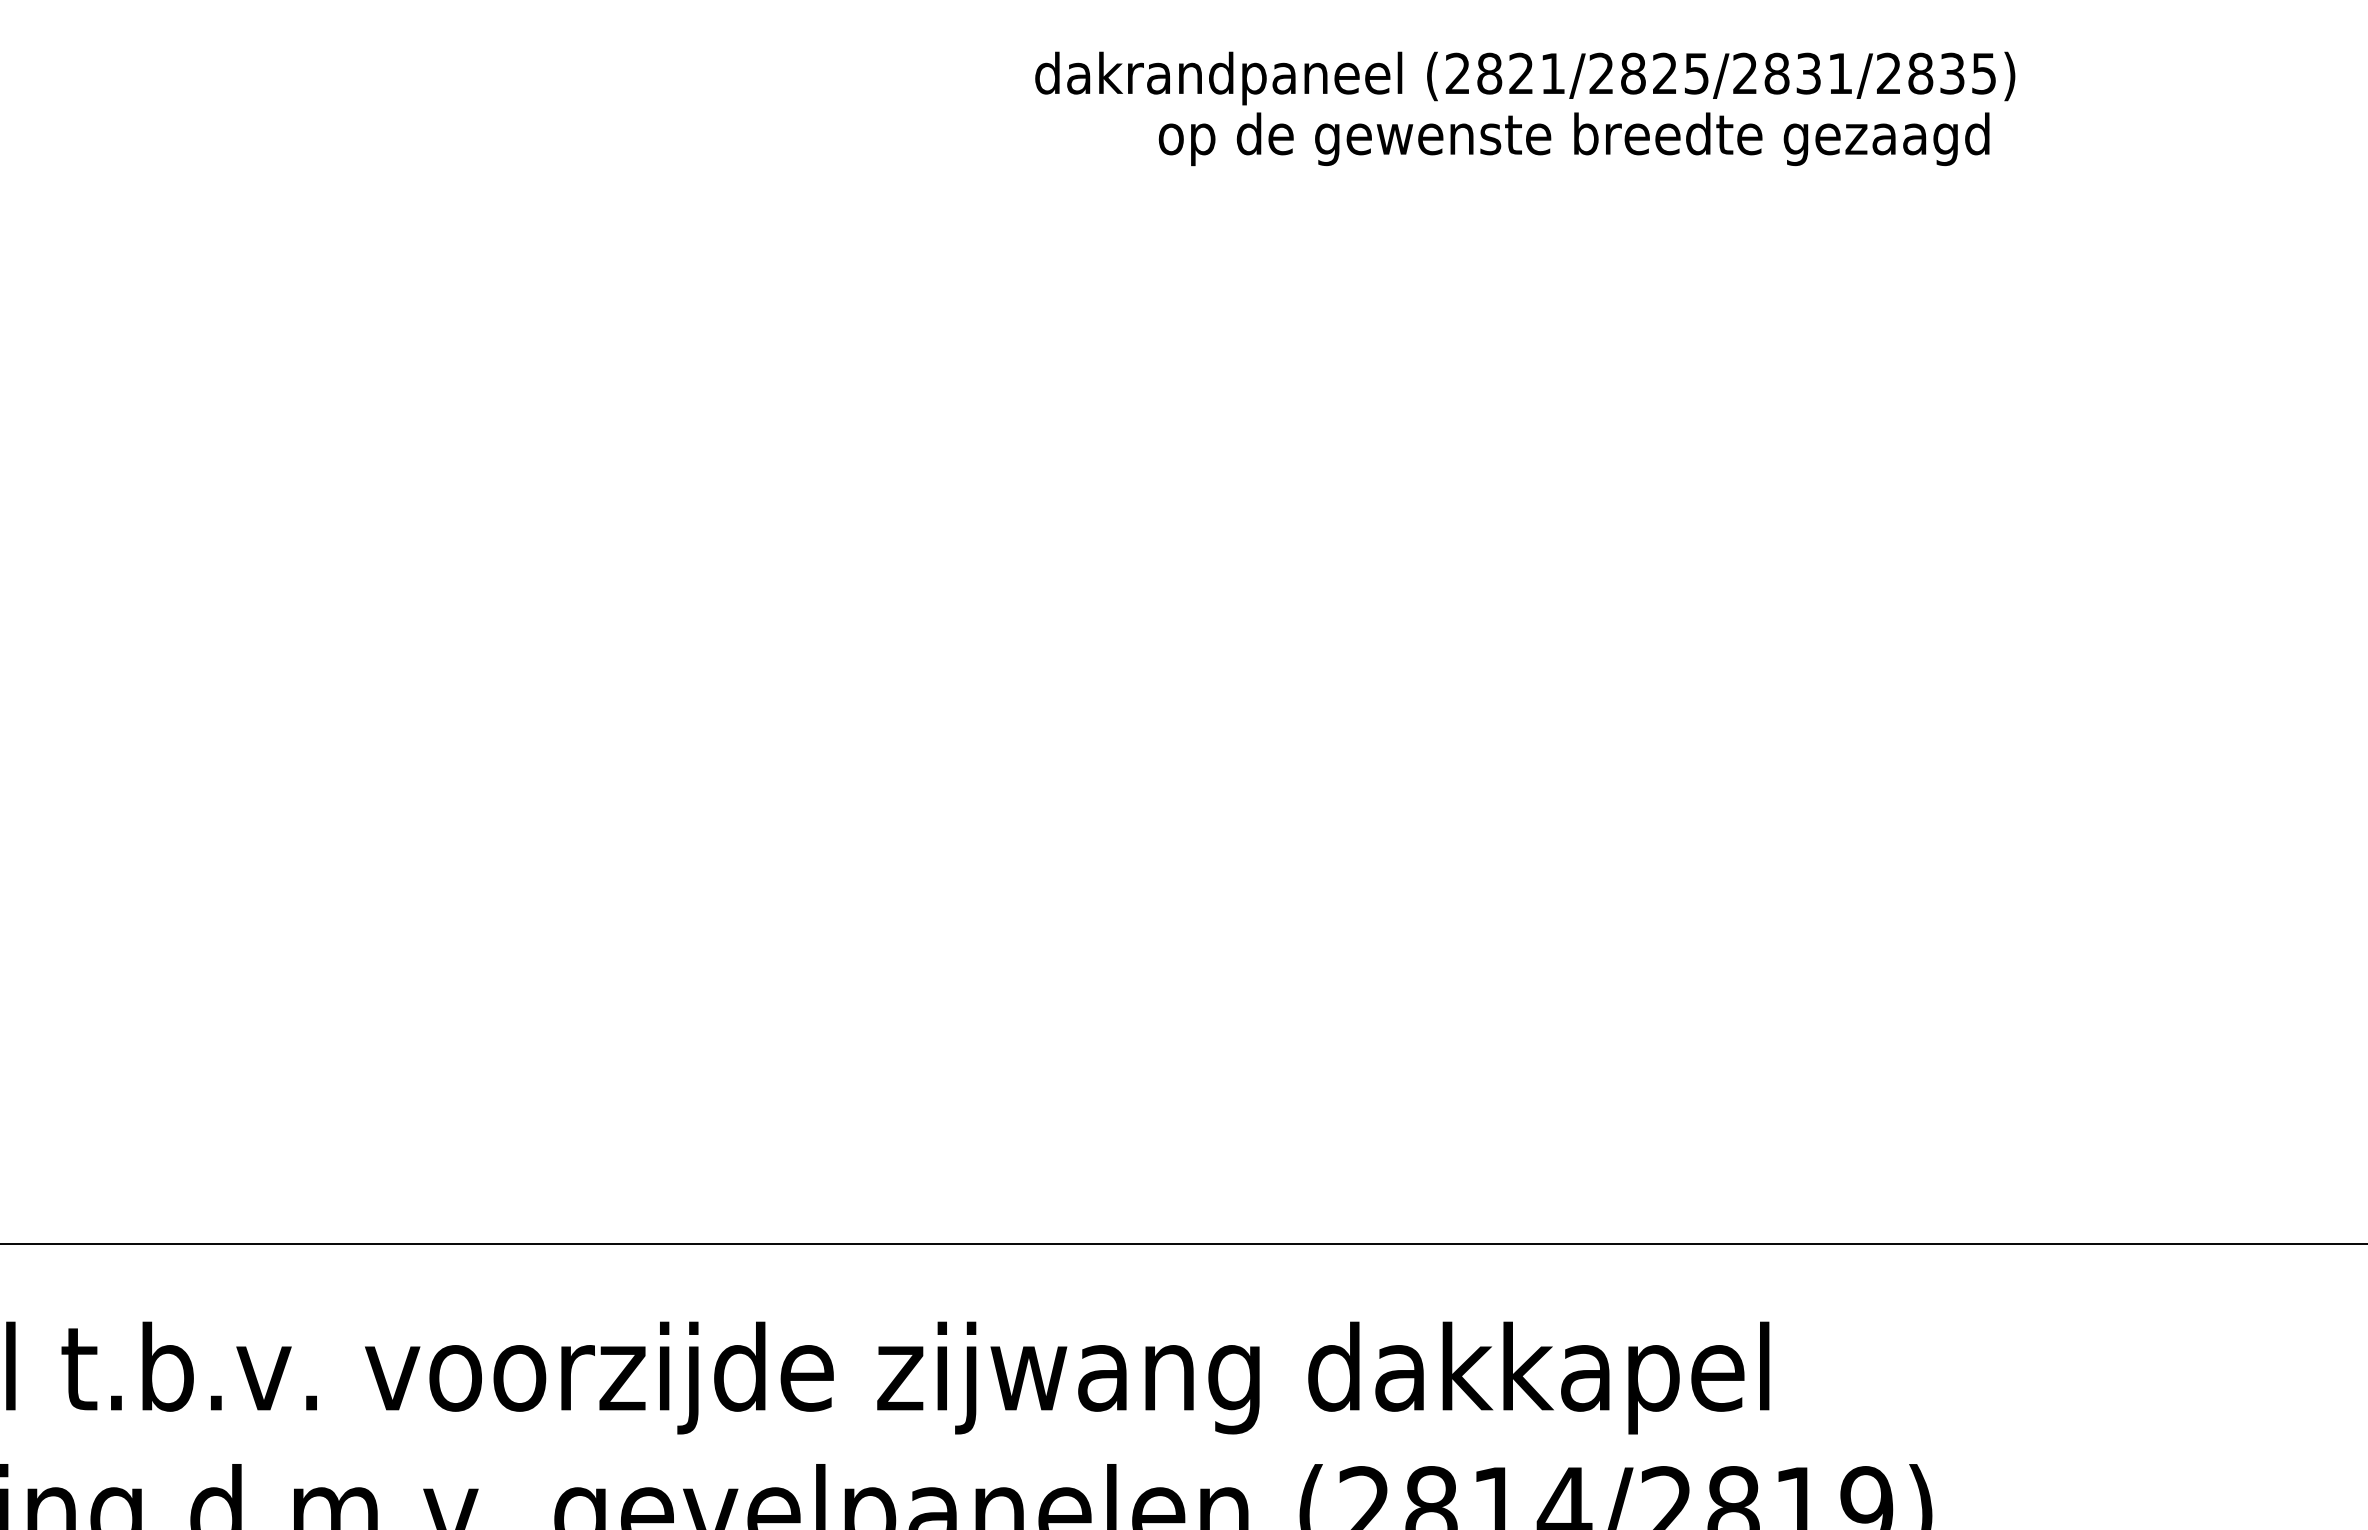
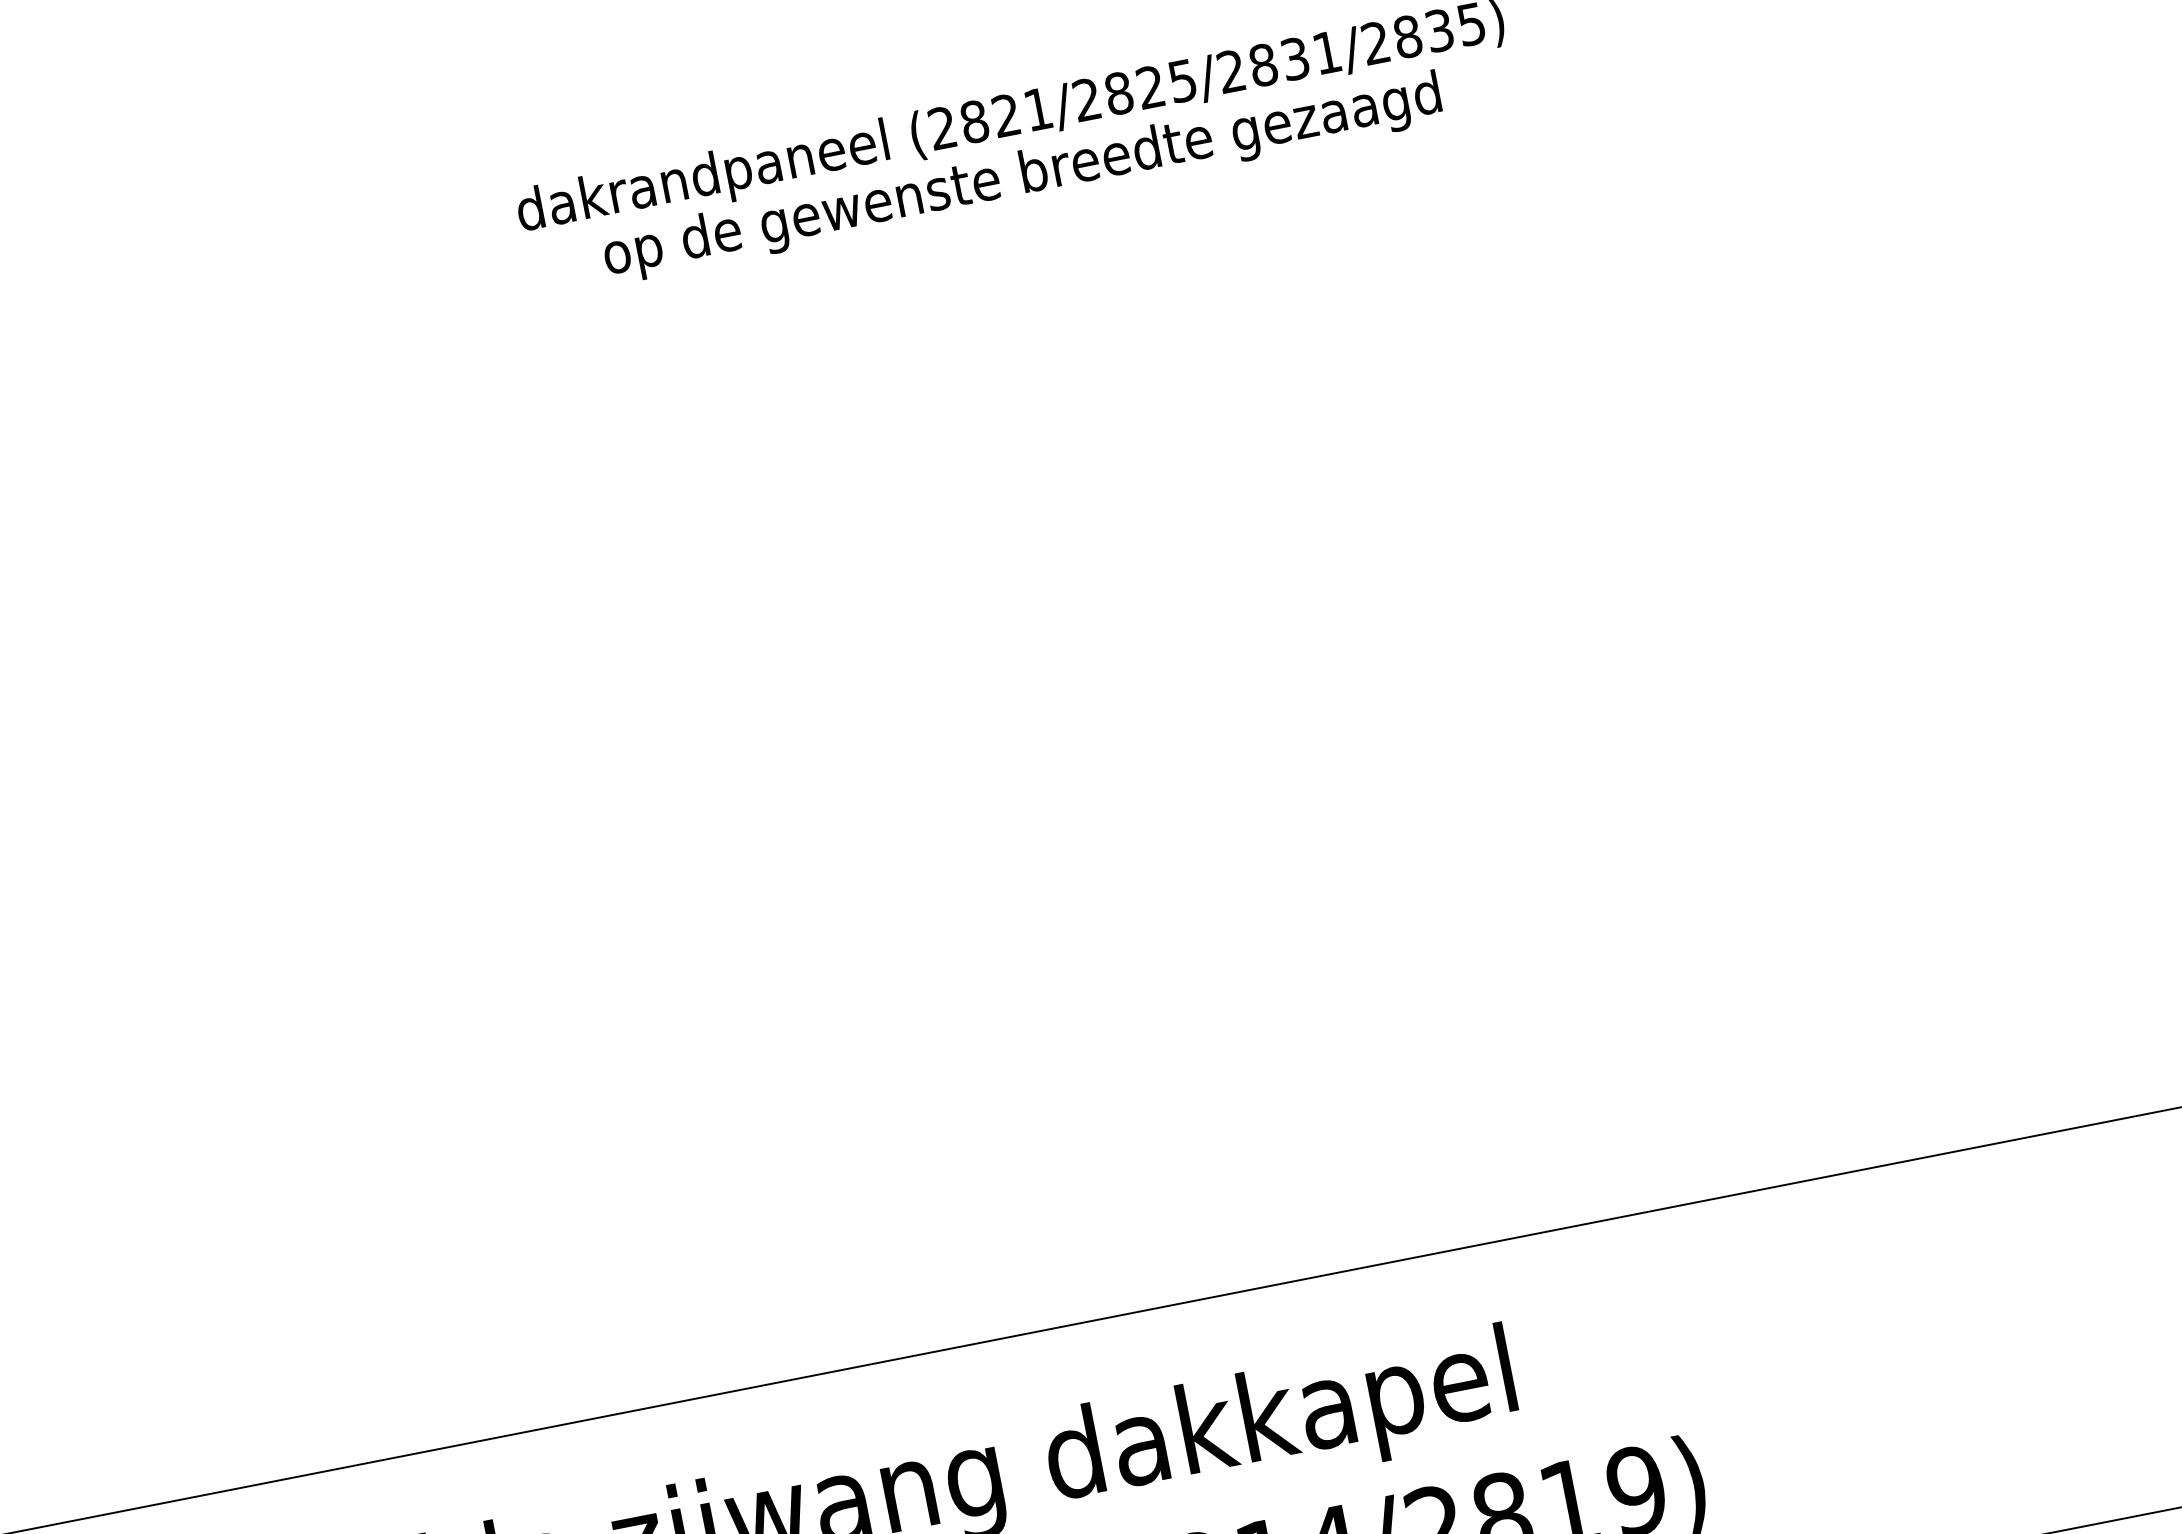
text: (1573, 139) -> (1021, 178), moved

